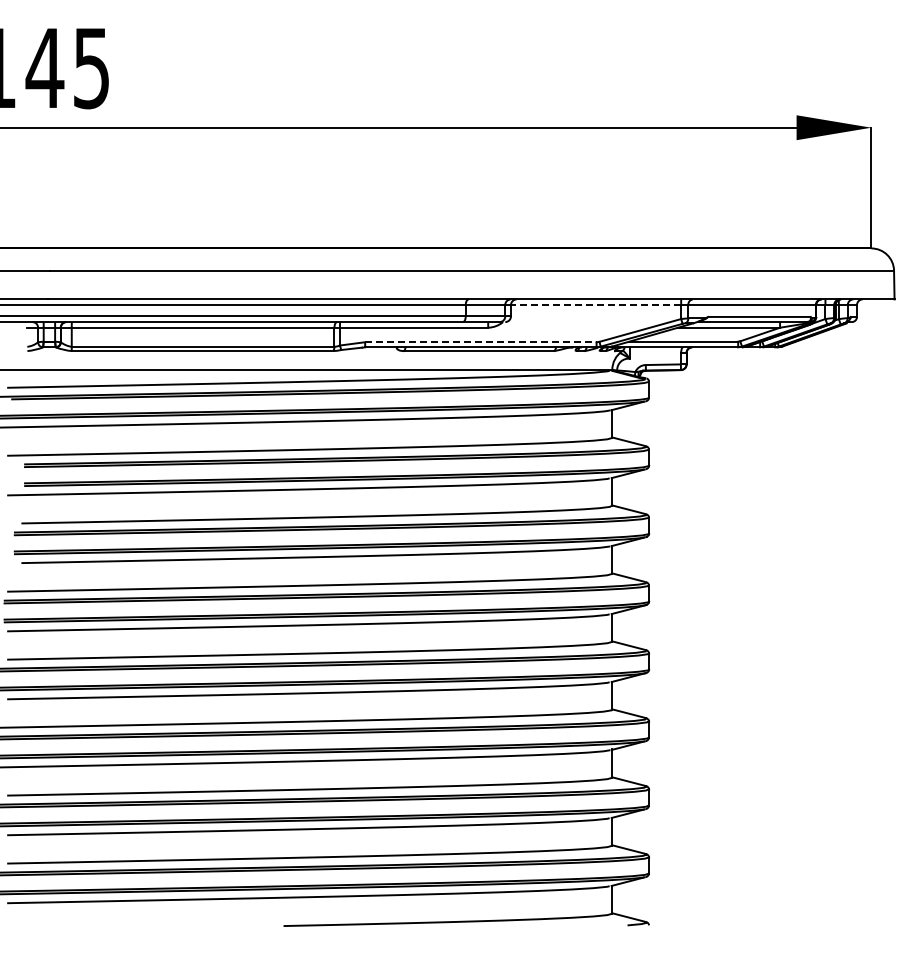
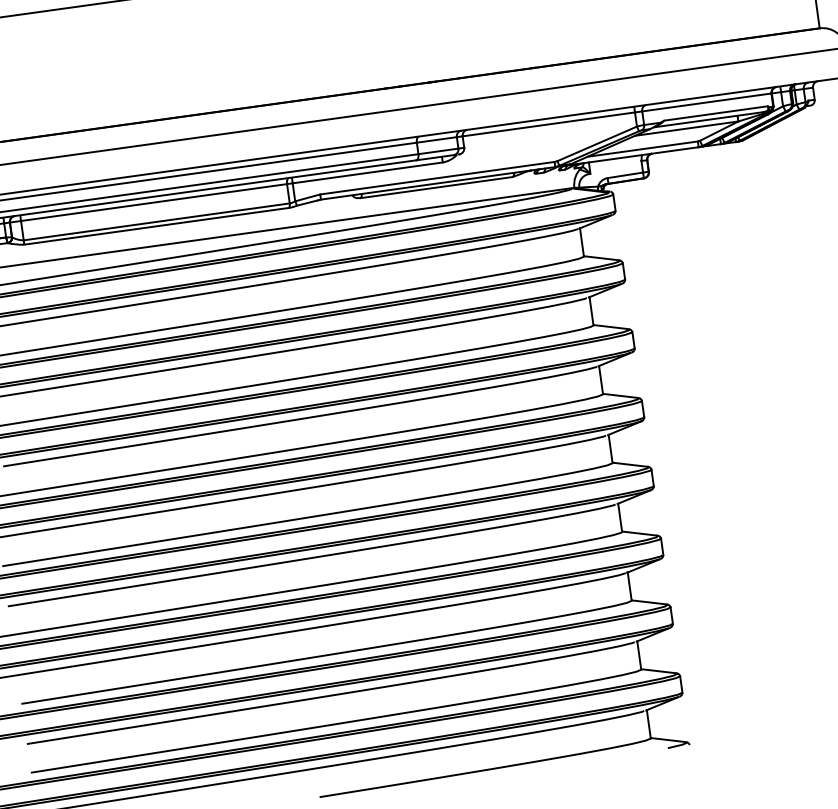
line: (595, 305) -> (548, 124), dashed -> solid
line: (480, 342) -> (437, 178), dashed -> solid

